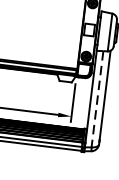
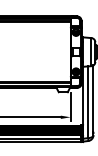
line: (97, 99) -> (88, 102), dashed -> solid

